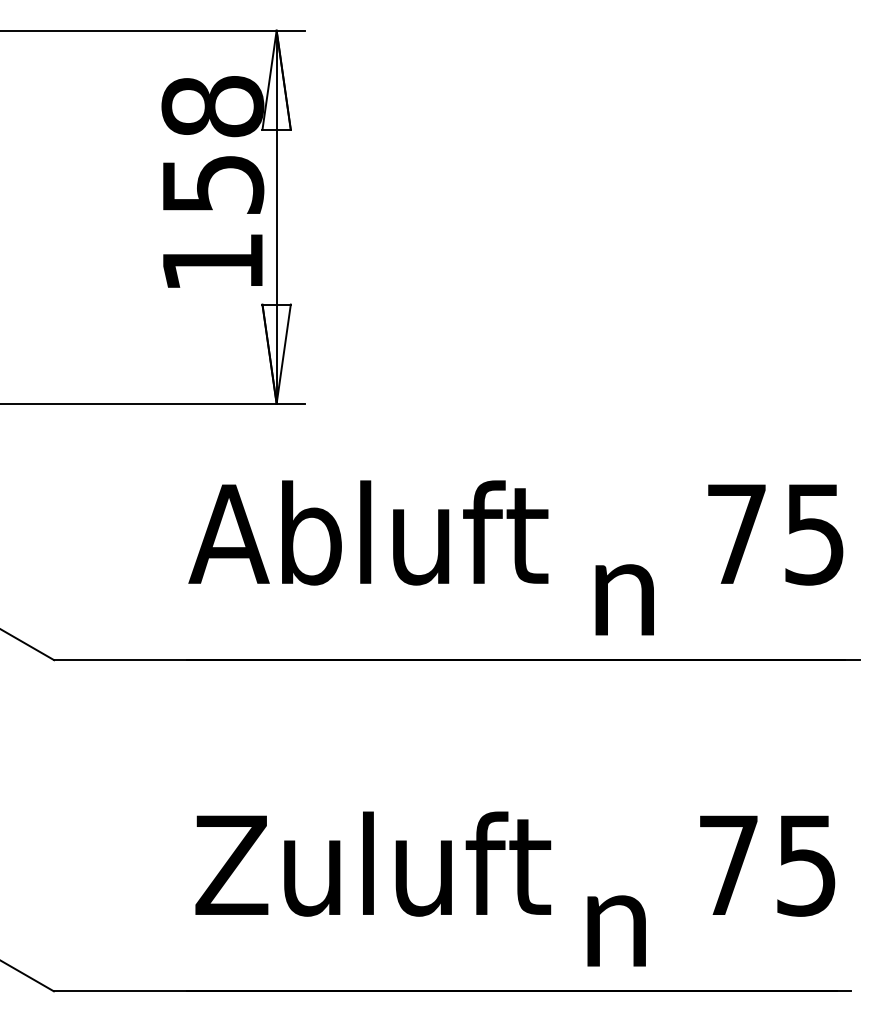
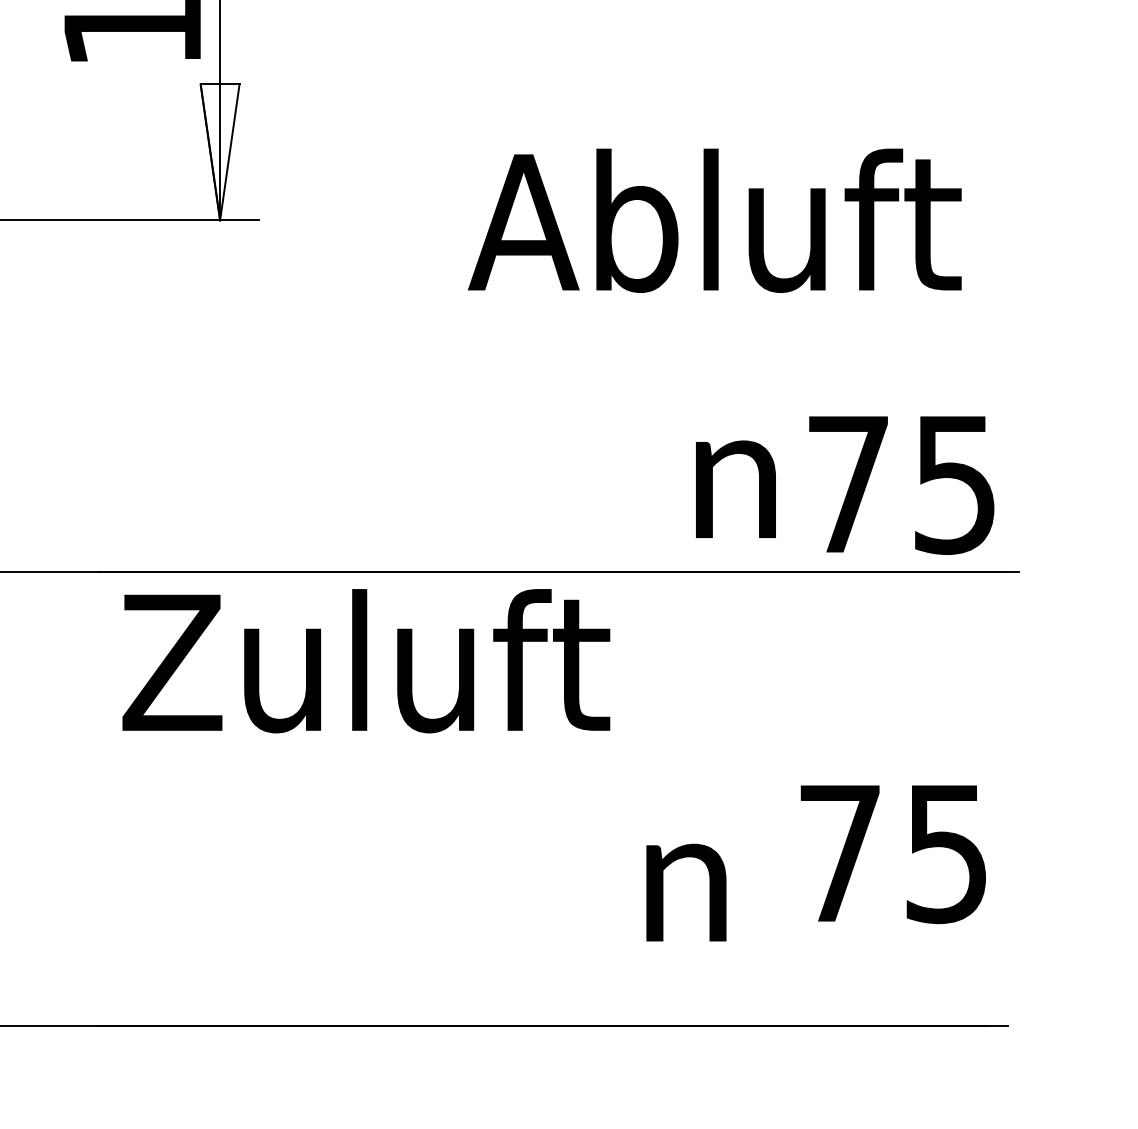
text: (368, 532) -> (714, 220), moved
text: (775, 534) -> (901, 484), moved
text: (624, 599) -> (735, 488), moved
text: (373, 863) -> (366, 660), moved
text: (616, 930) -> (686, 892), moved

